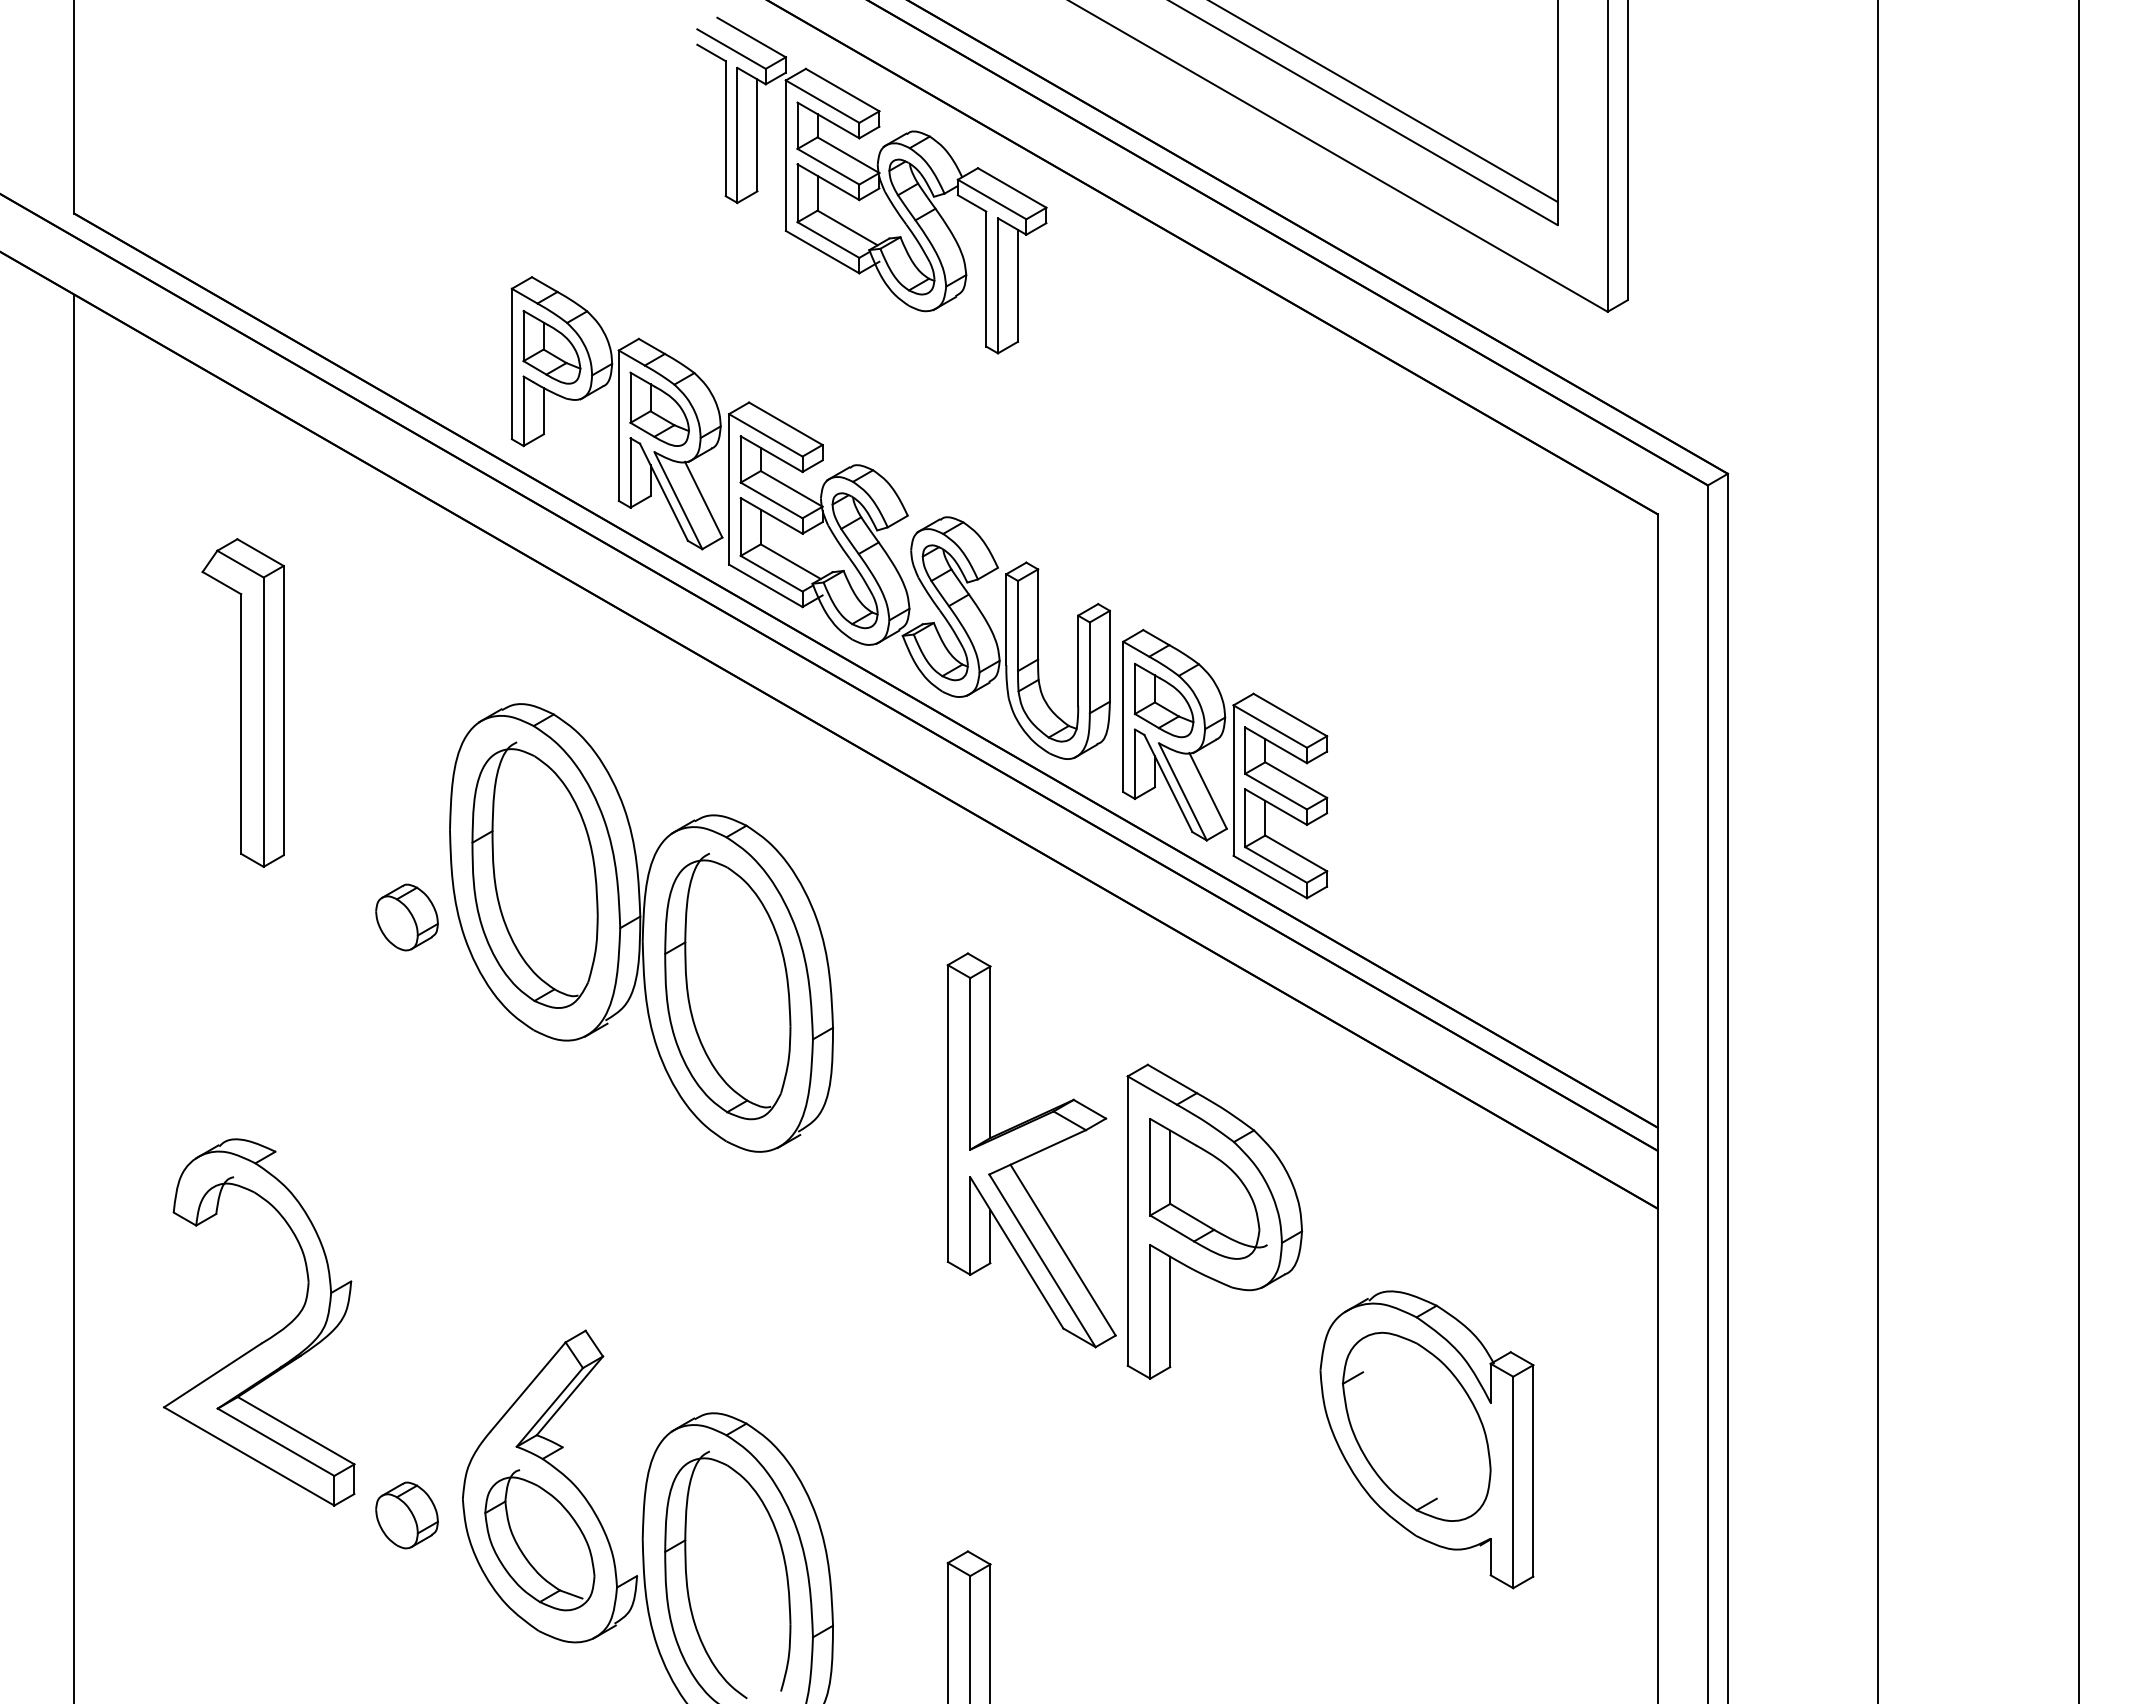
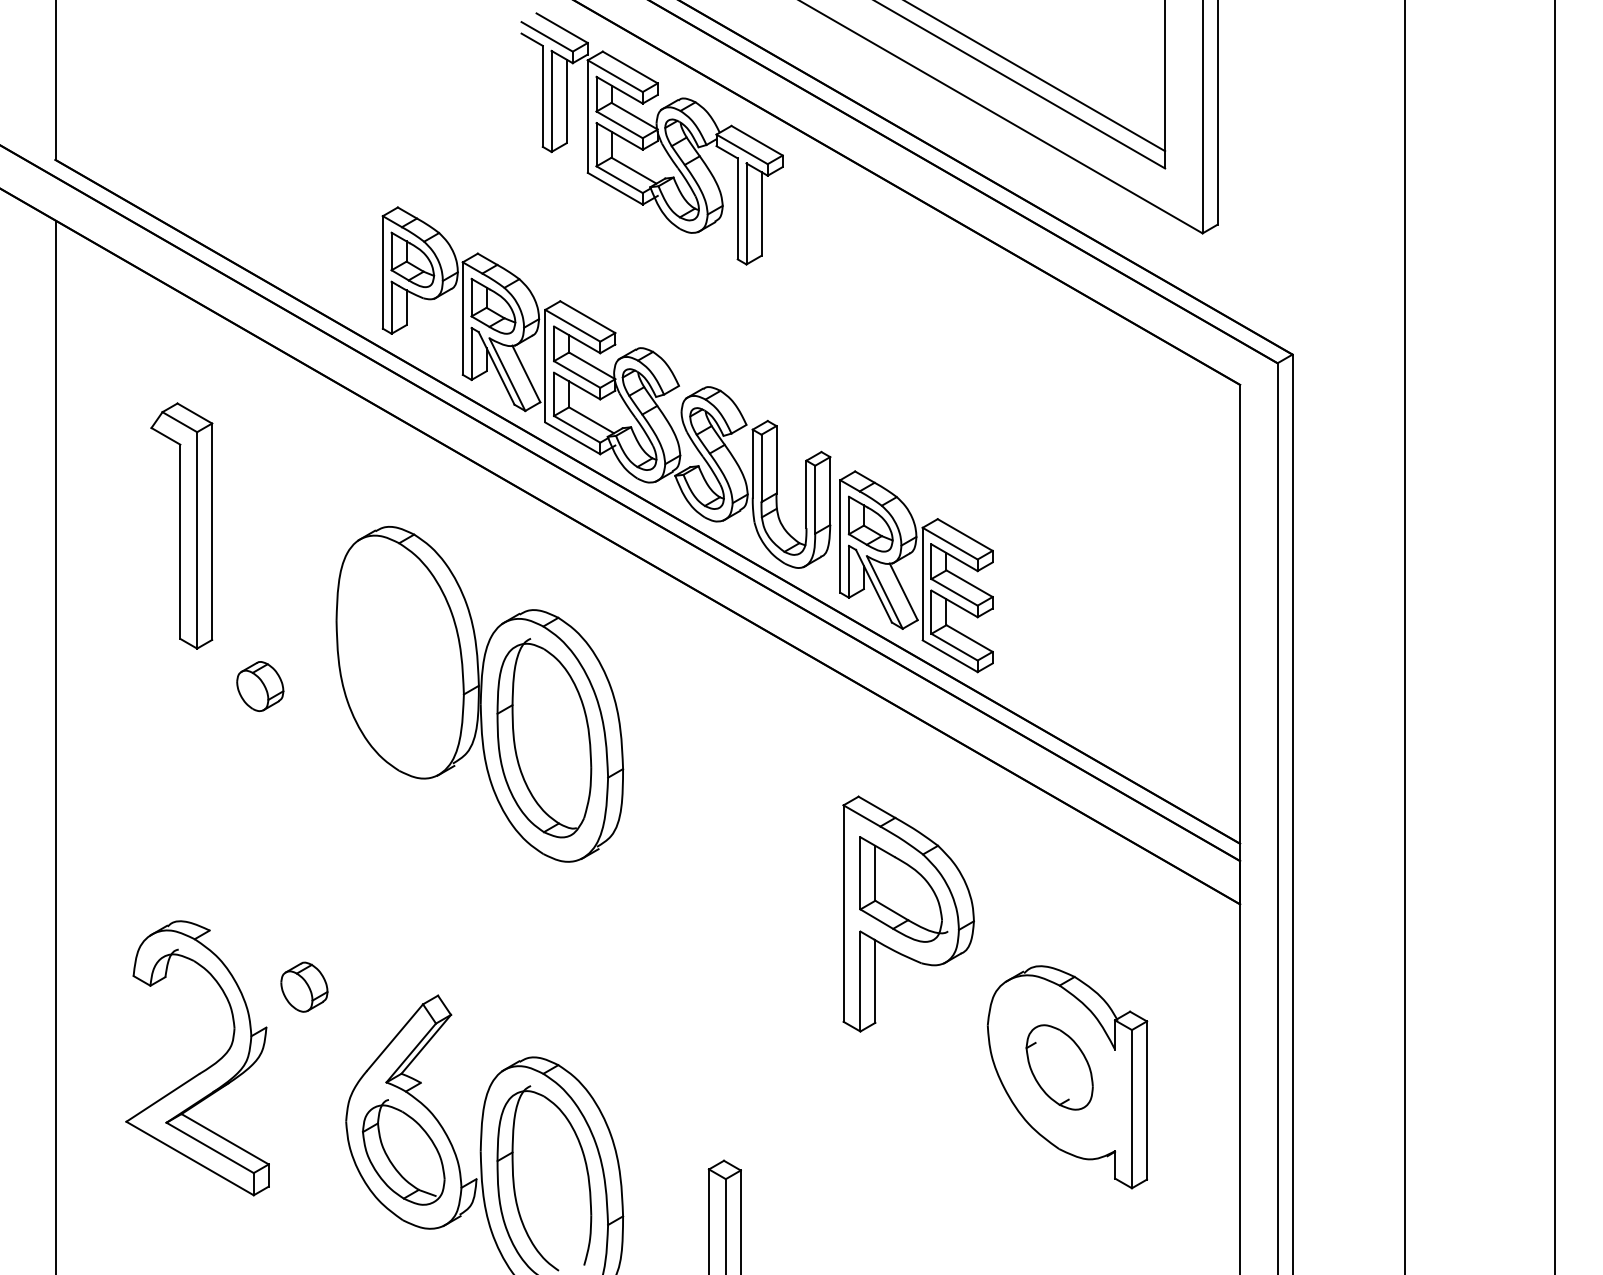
part: (534, 874) -> (399, 654), removed
part: (406, 917) -> (259, 686), moved
part: (1031, 1150) -> (771, 860), removed
part: (270, 1336) -> (206, 1068), moved
part: (1416, 1426) -> (1059, 1067), size x0.6
part: (406, 1515) -> (304, 987), moved

